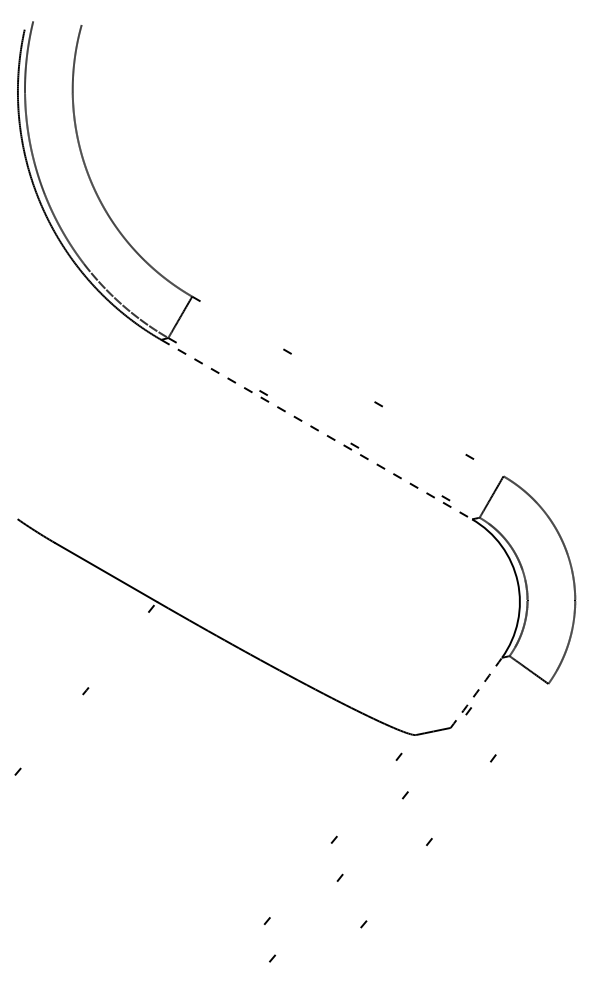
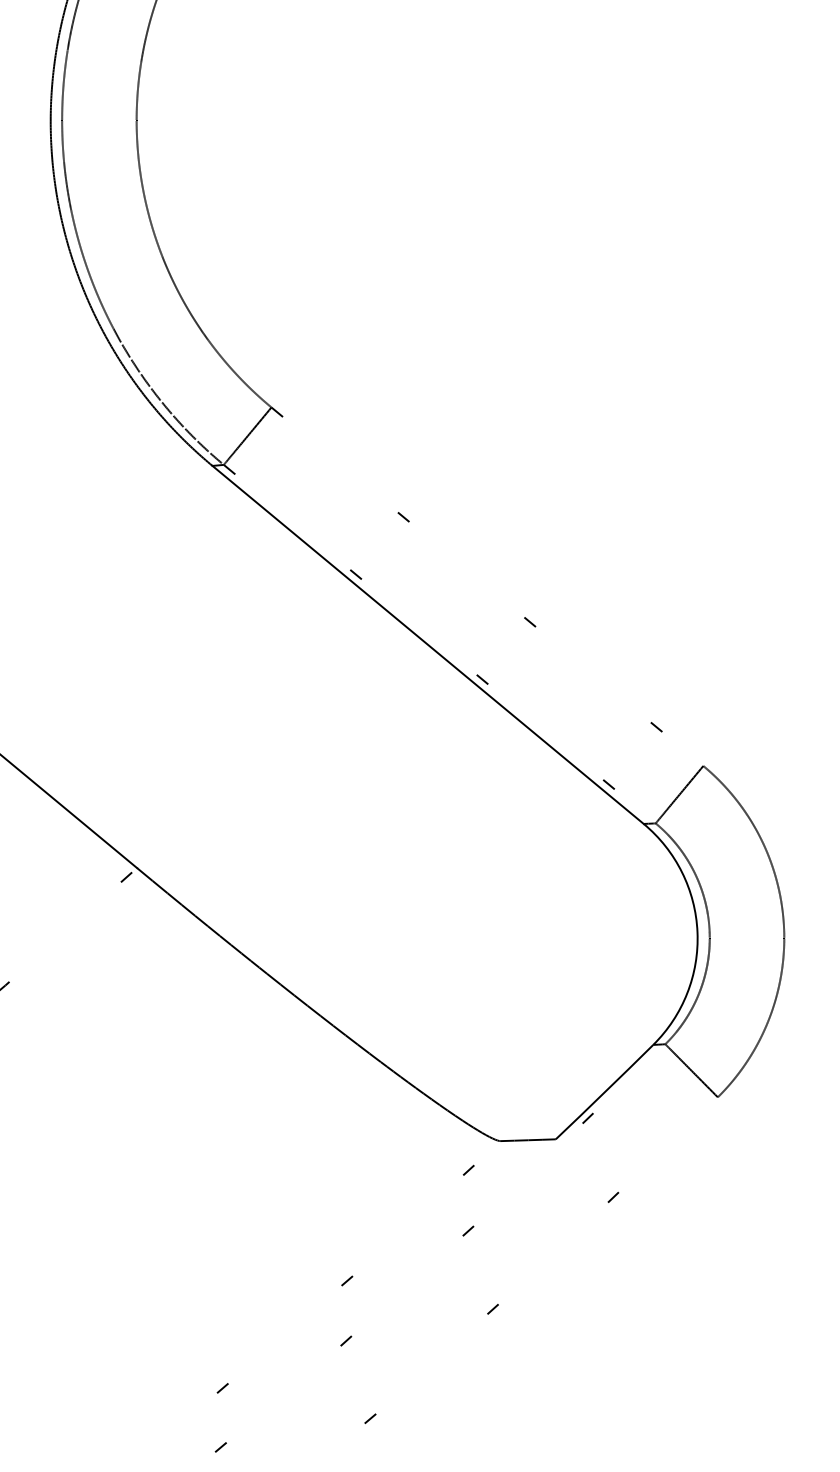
line: (317, 429) -> (429, 644), dashed -> solid
arc: (476, 693) -> (604, 1093), dashed -> solid

